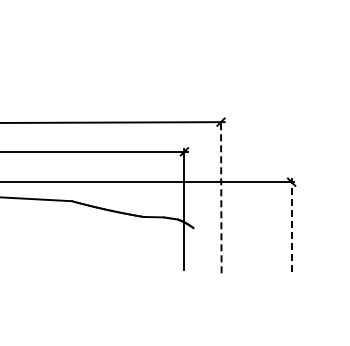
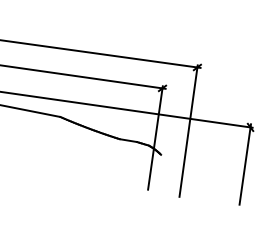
line: (221, 196) -> (188, 131), dashed -> solid
line: (291, 226) -> (245, 165), dashed -> solid

